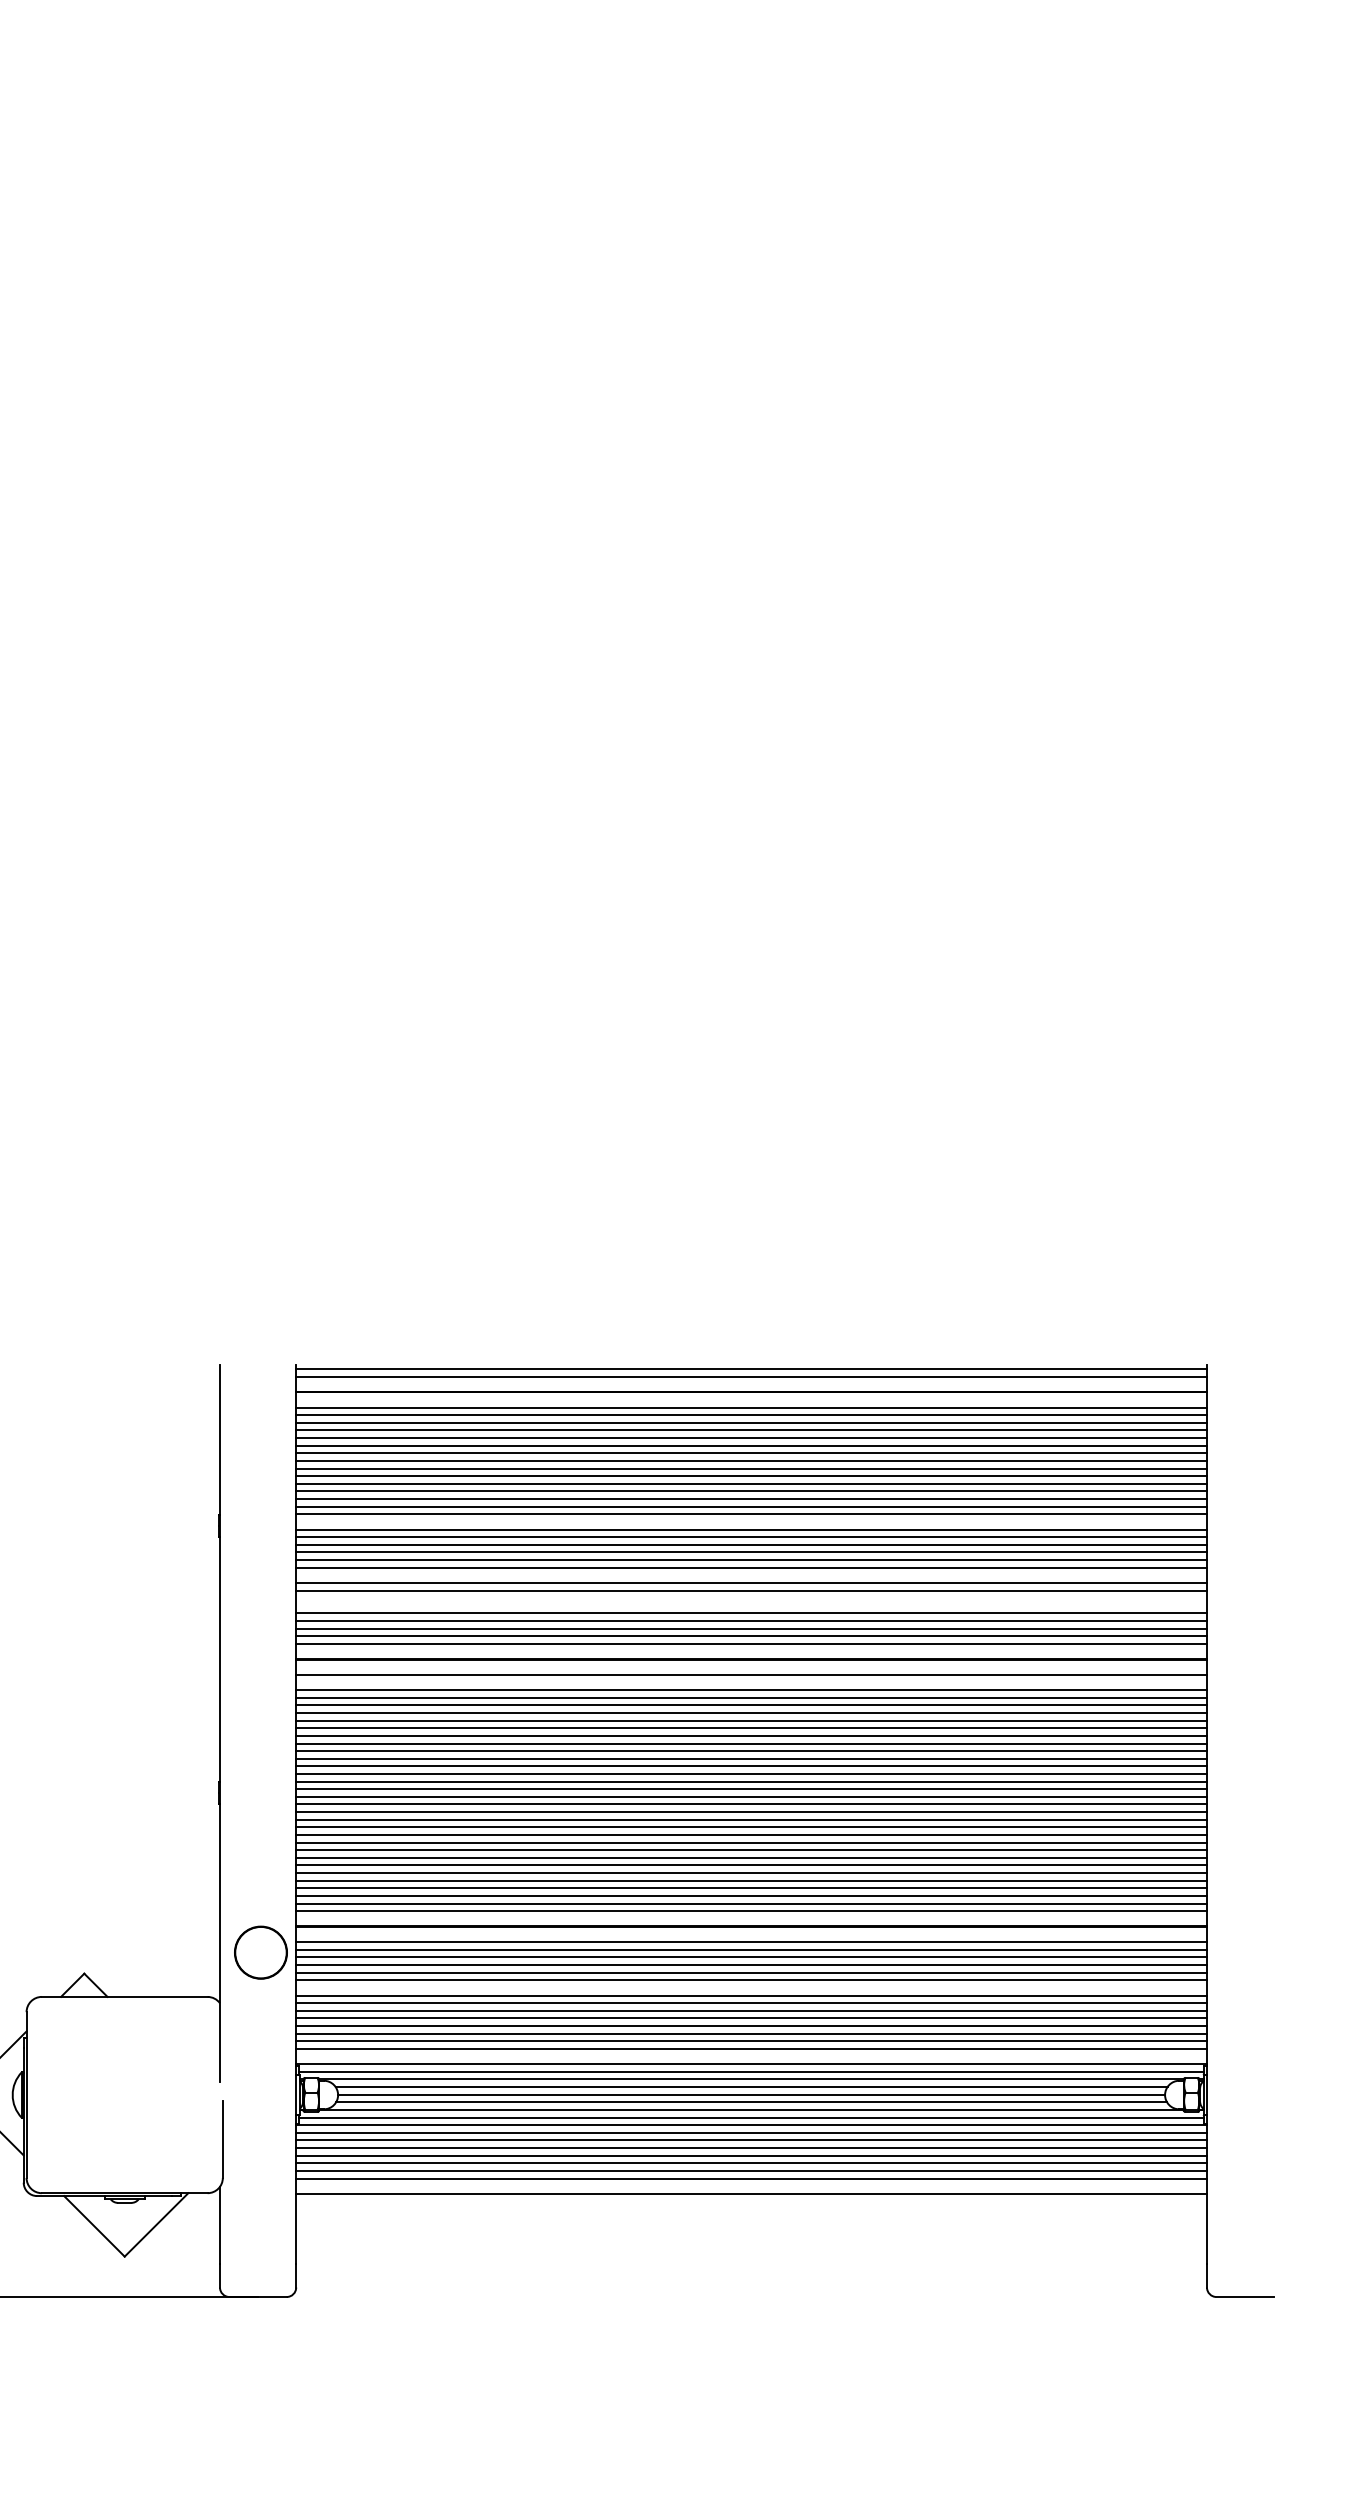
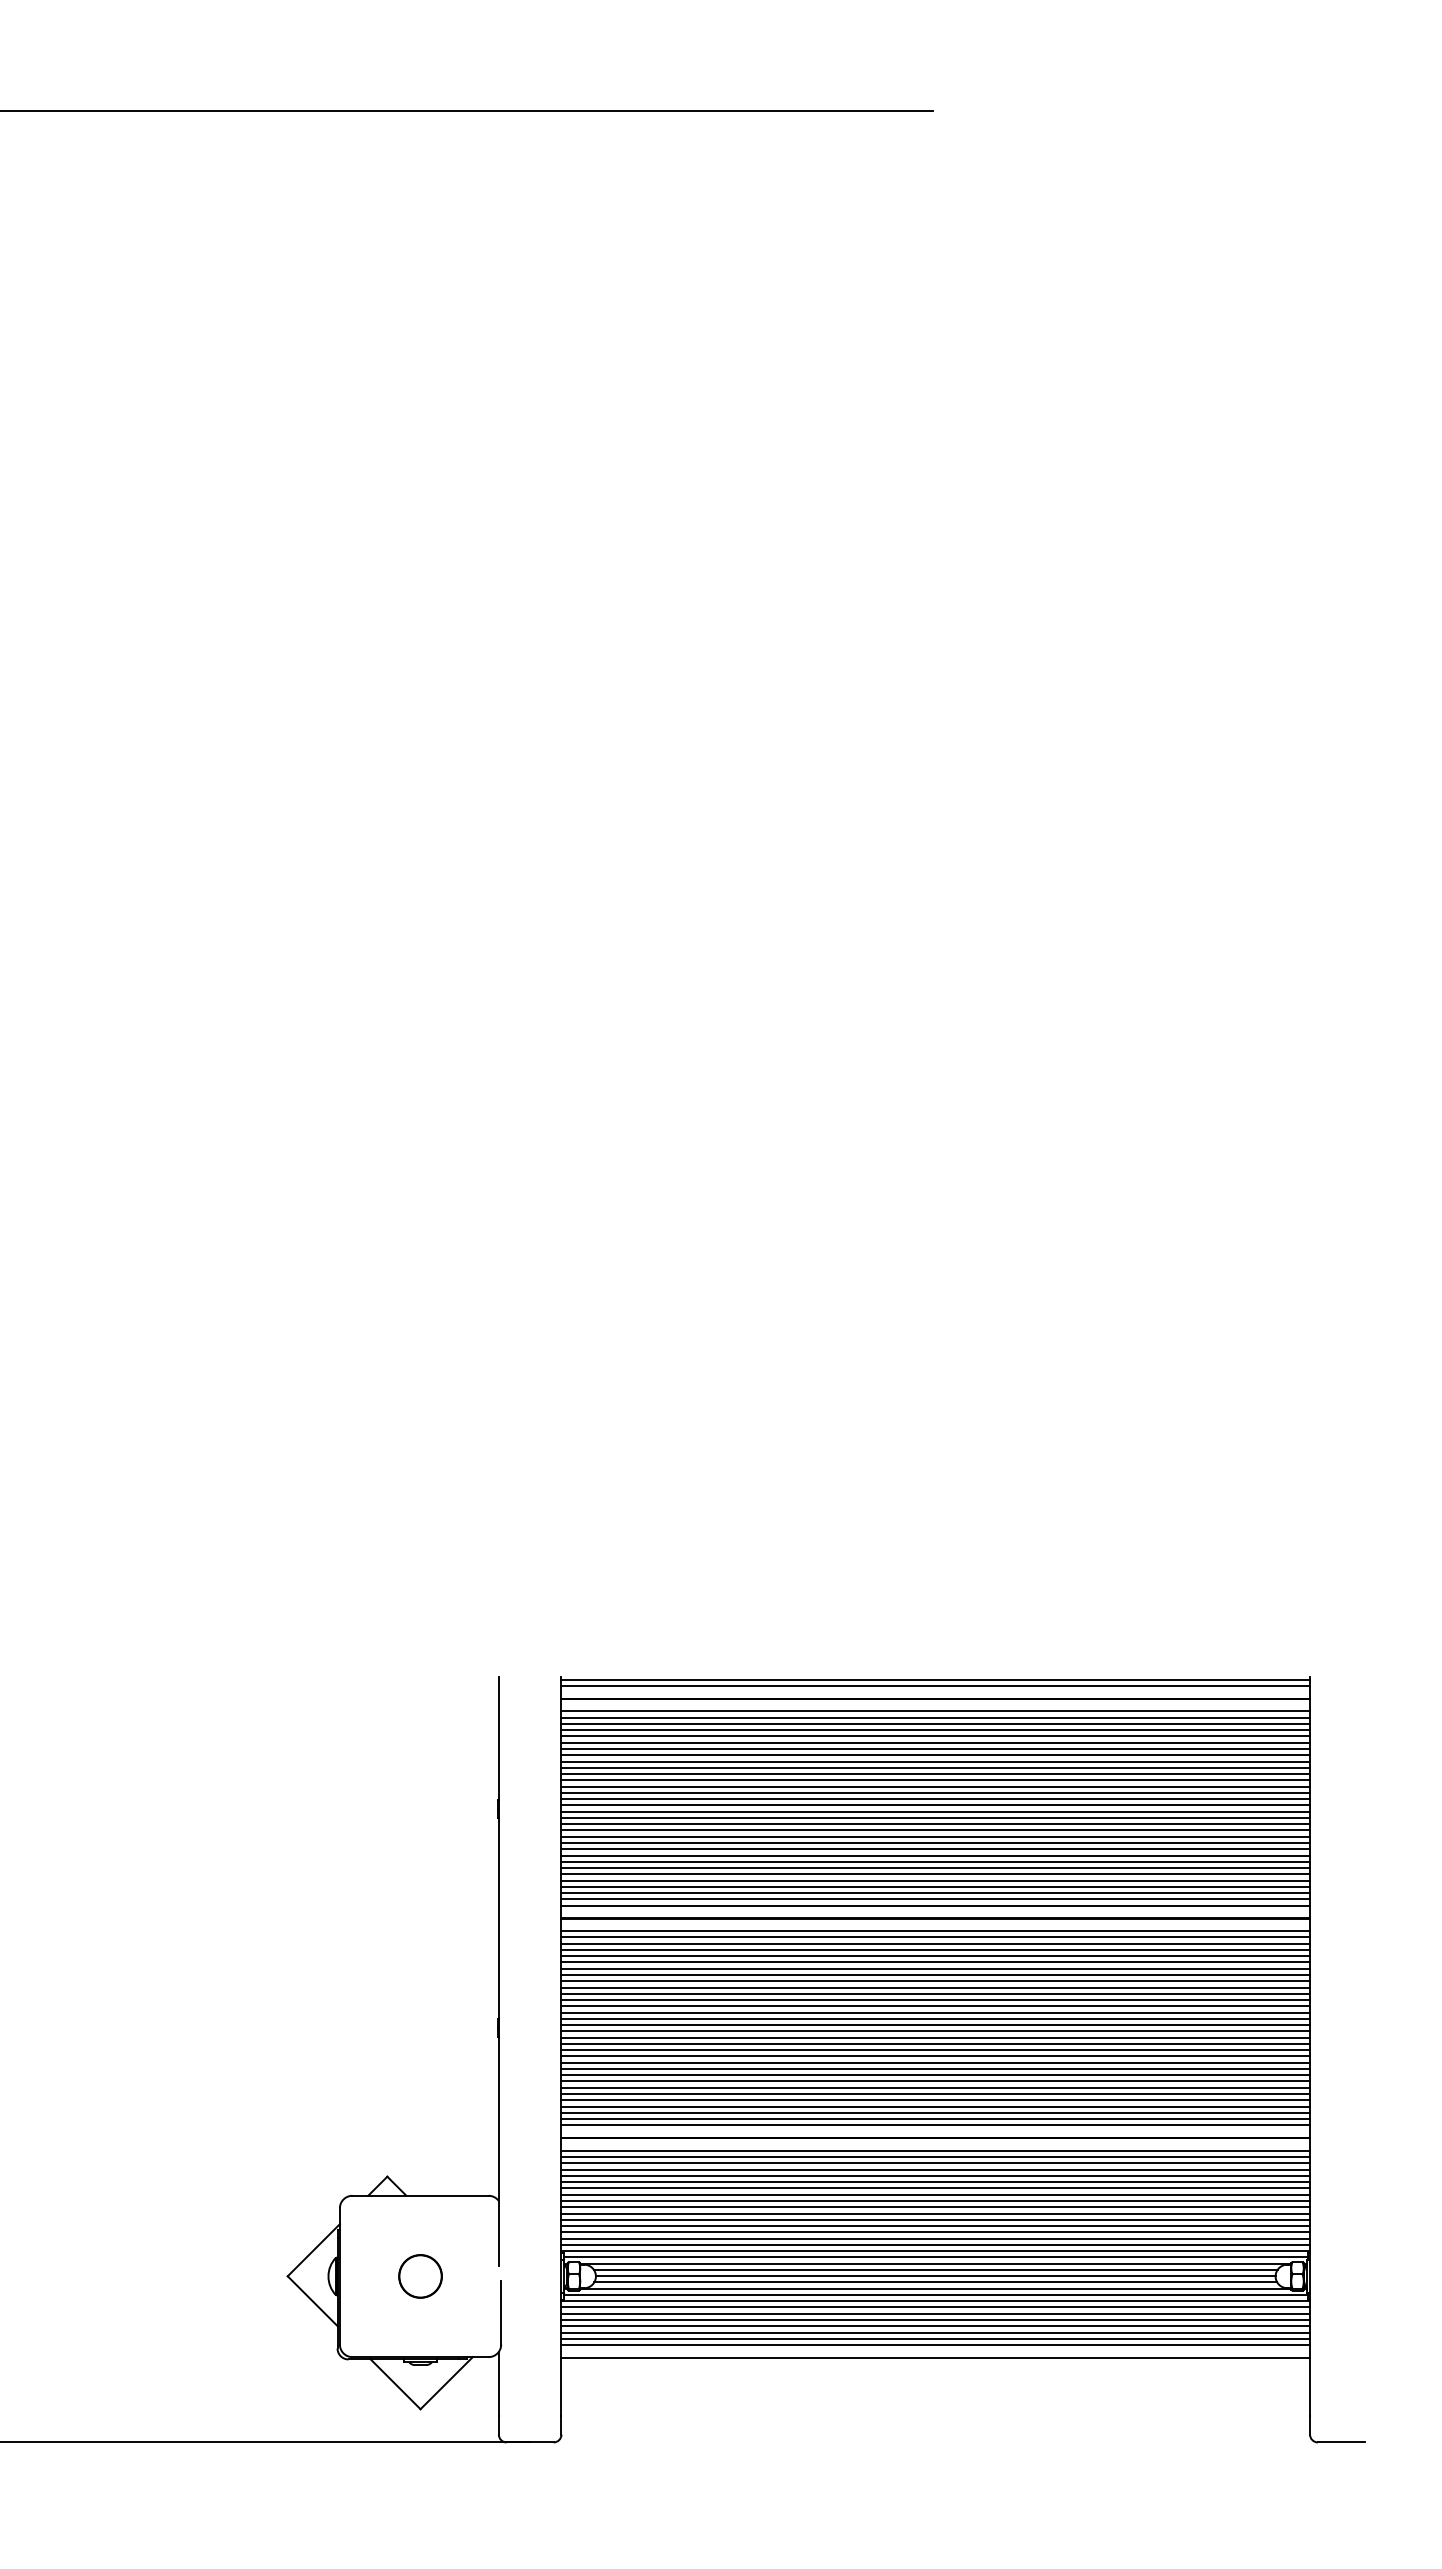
line: (751, 1522) -> (935, 1805), added
line: (751, 1575) -> (935, 1849), added
line: (751, 1598) -> (935, 1868), added
line: (751, 1605) -> (935, 1874), added
line: (751, 1682) -> (935, 1937), added
circle: (260, 1952) -> (420, 2276), moved
line: (751, 1988) -> (935, 2188), added
line: (751, 2056) -> (935, 2244), added

